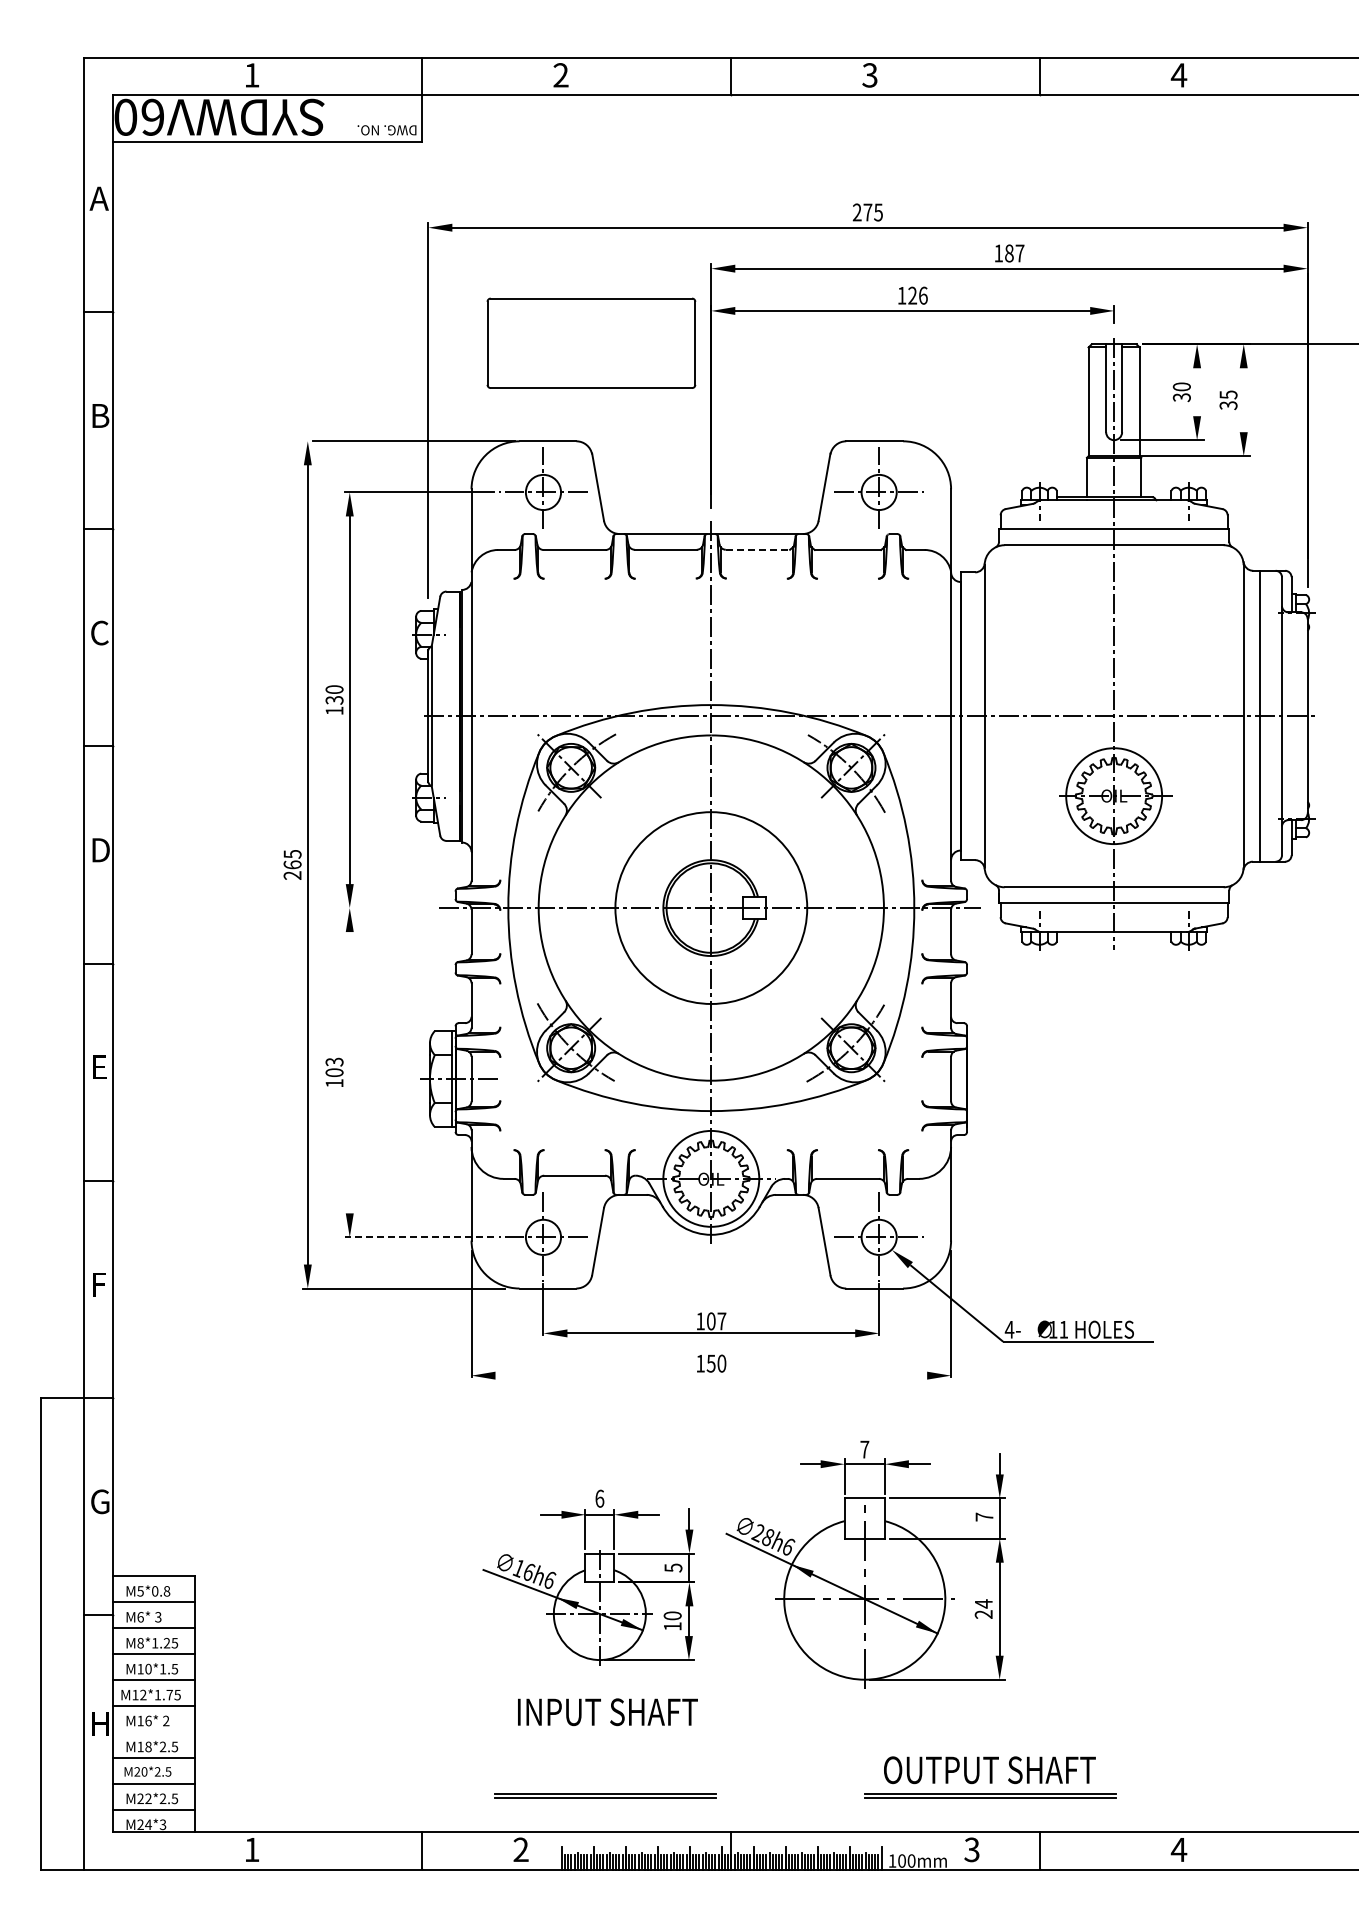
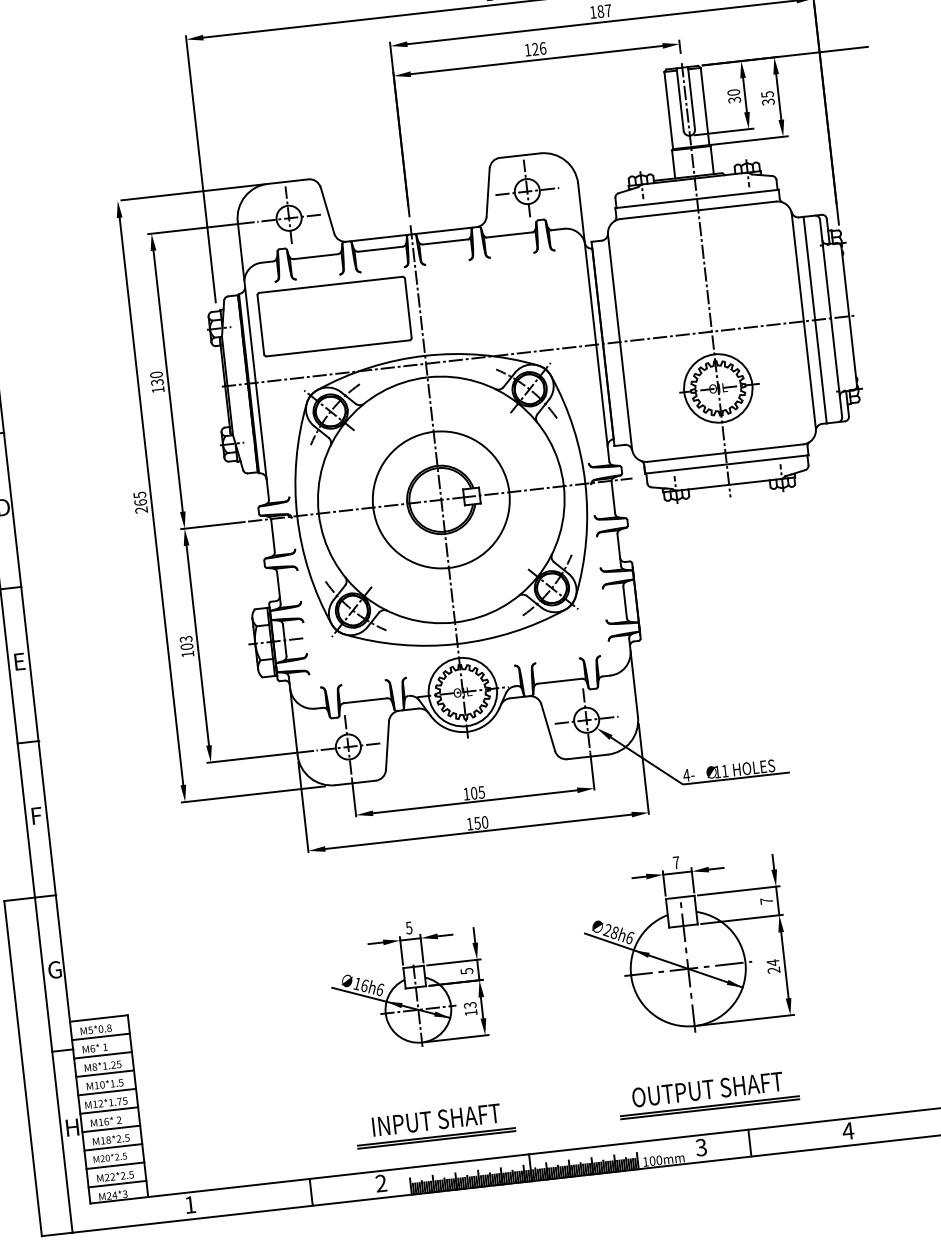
part: (591, 342) -> (334, 316), moved
line: (1197, 392) -> (745, 95), added
line: (1243, 400) -> (778, 97), added
line: (758, 549) -> (446, 241), dashed -> solid
line: (389, 908) -> (212, 525), added
line: (349, 1072) -> (197, 645), added
line: (418, 1237) -> (259, 757), dashed -> solid
text: (721, 1321) -> (481, 792), 107 -> 105
line: (711, 1375) -> (478, 831), added
text: (599, 1498) -> (408, 927), 6 -> 5
part: (865, 1564) -> (686, 944), moved
text: (672, 1615) -> (470, 1005), 10 -> 13
text: (158, 1617) -> (105, 1047), 3 -> 1
text: (607, 1712) -> (436, 1120), moved
line: (153, 1731) -> (110, 1128), added

